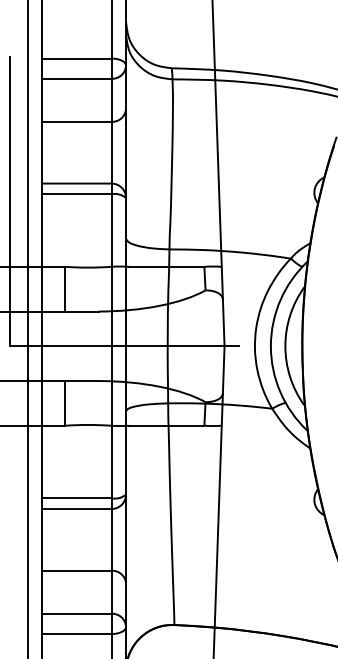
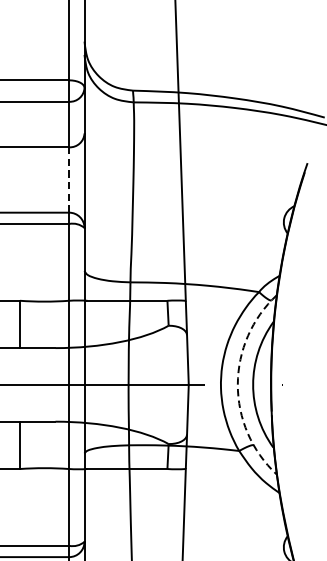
line: (111, 152) -> (69, 179), solid -> dashed
arc: (270, 346) -> (237, 385), solid -> dashed

